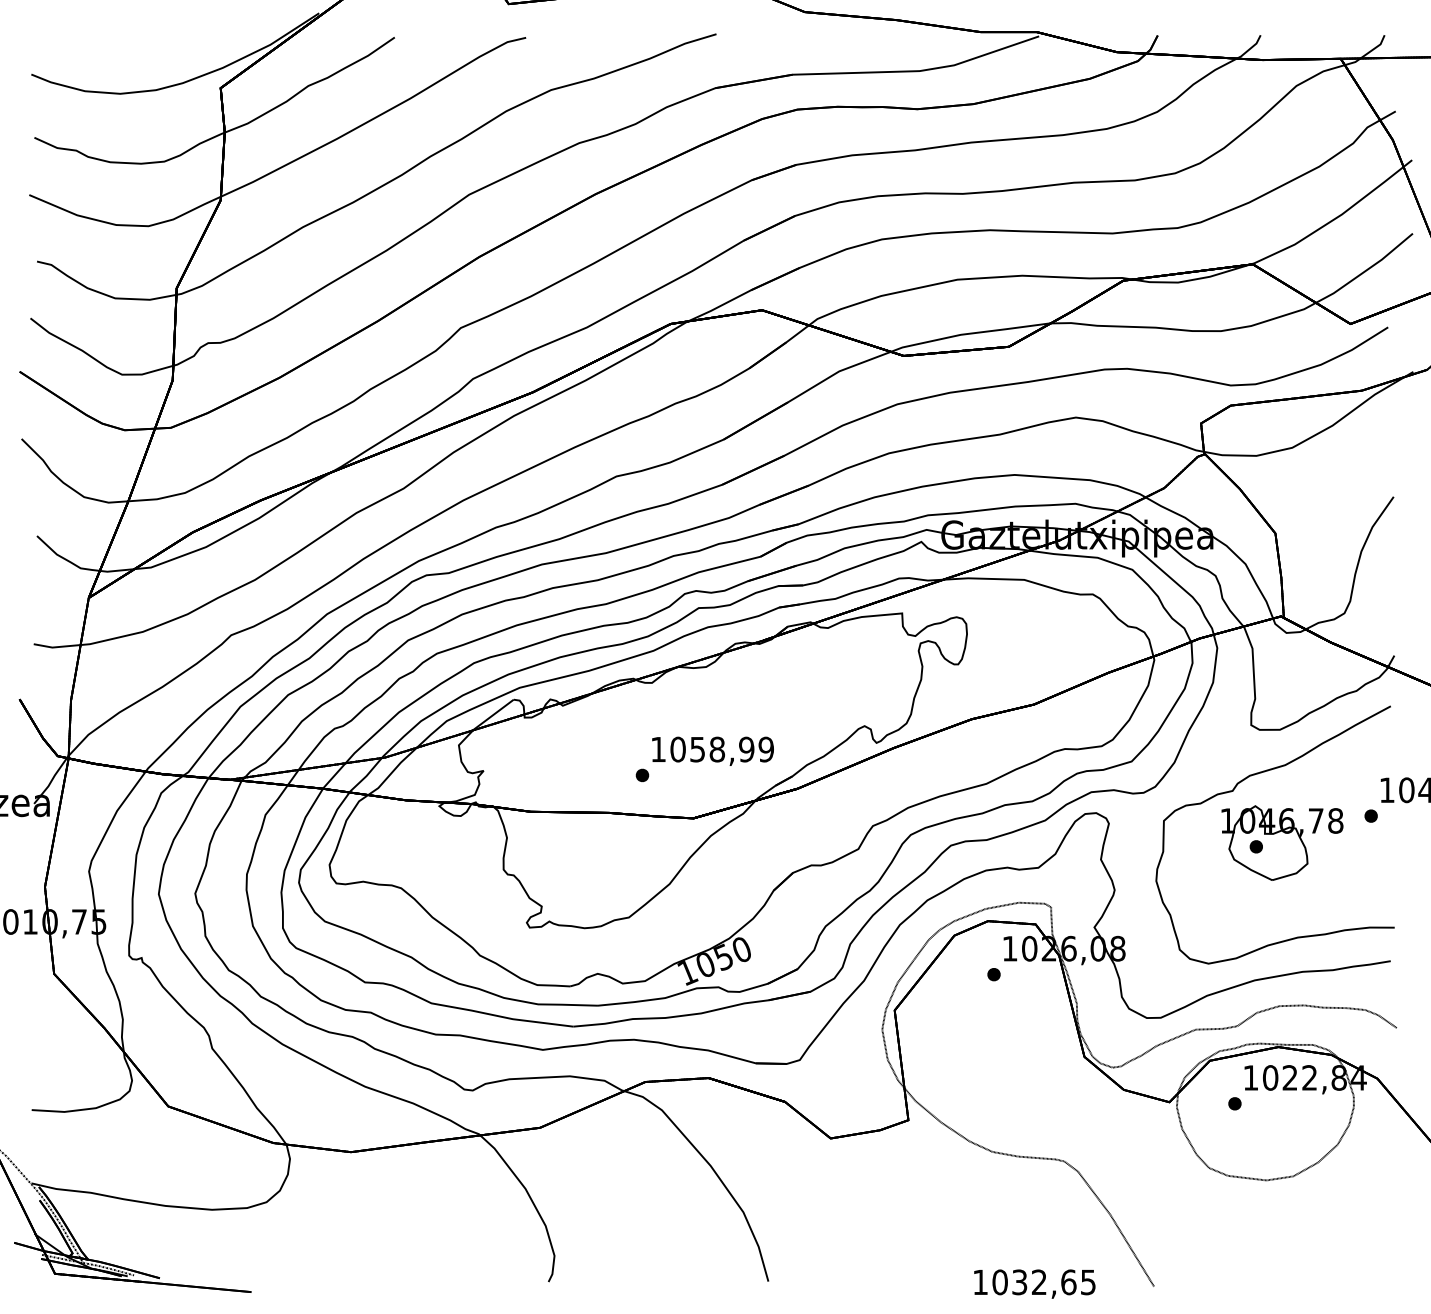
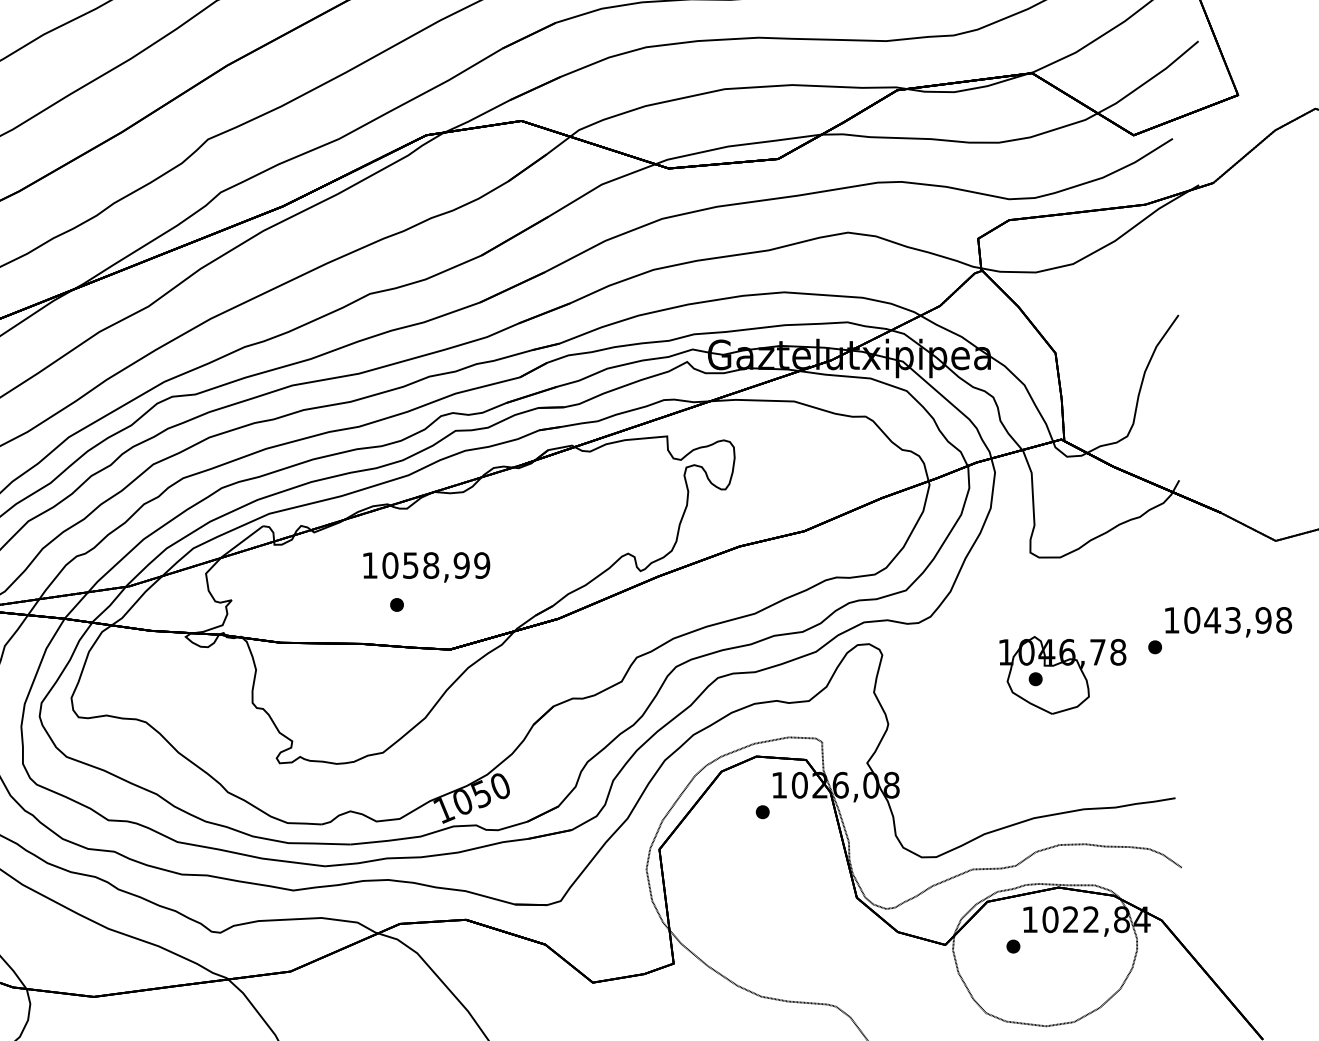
text: (712, 750) -> (426, 566), moved
part: (1233, 791) -> (1011, 621), removed

